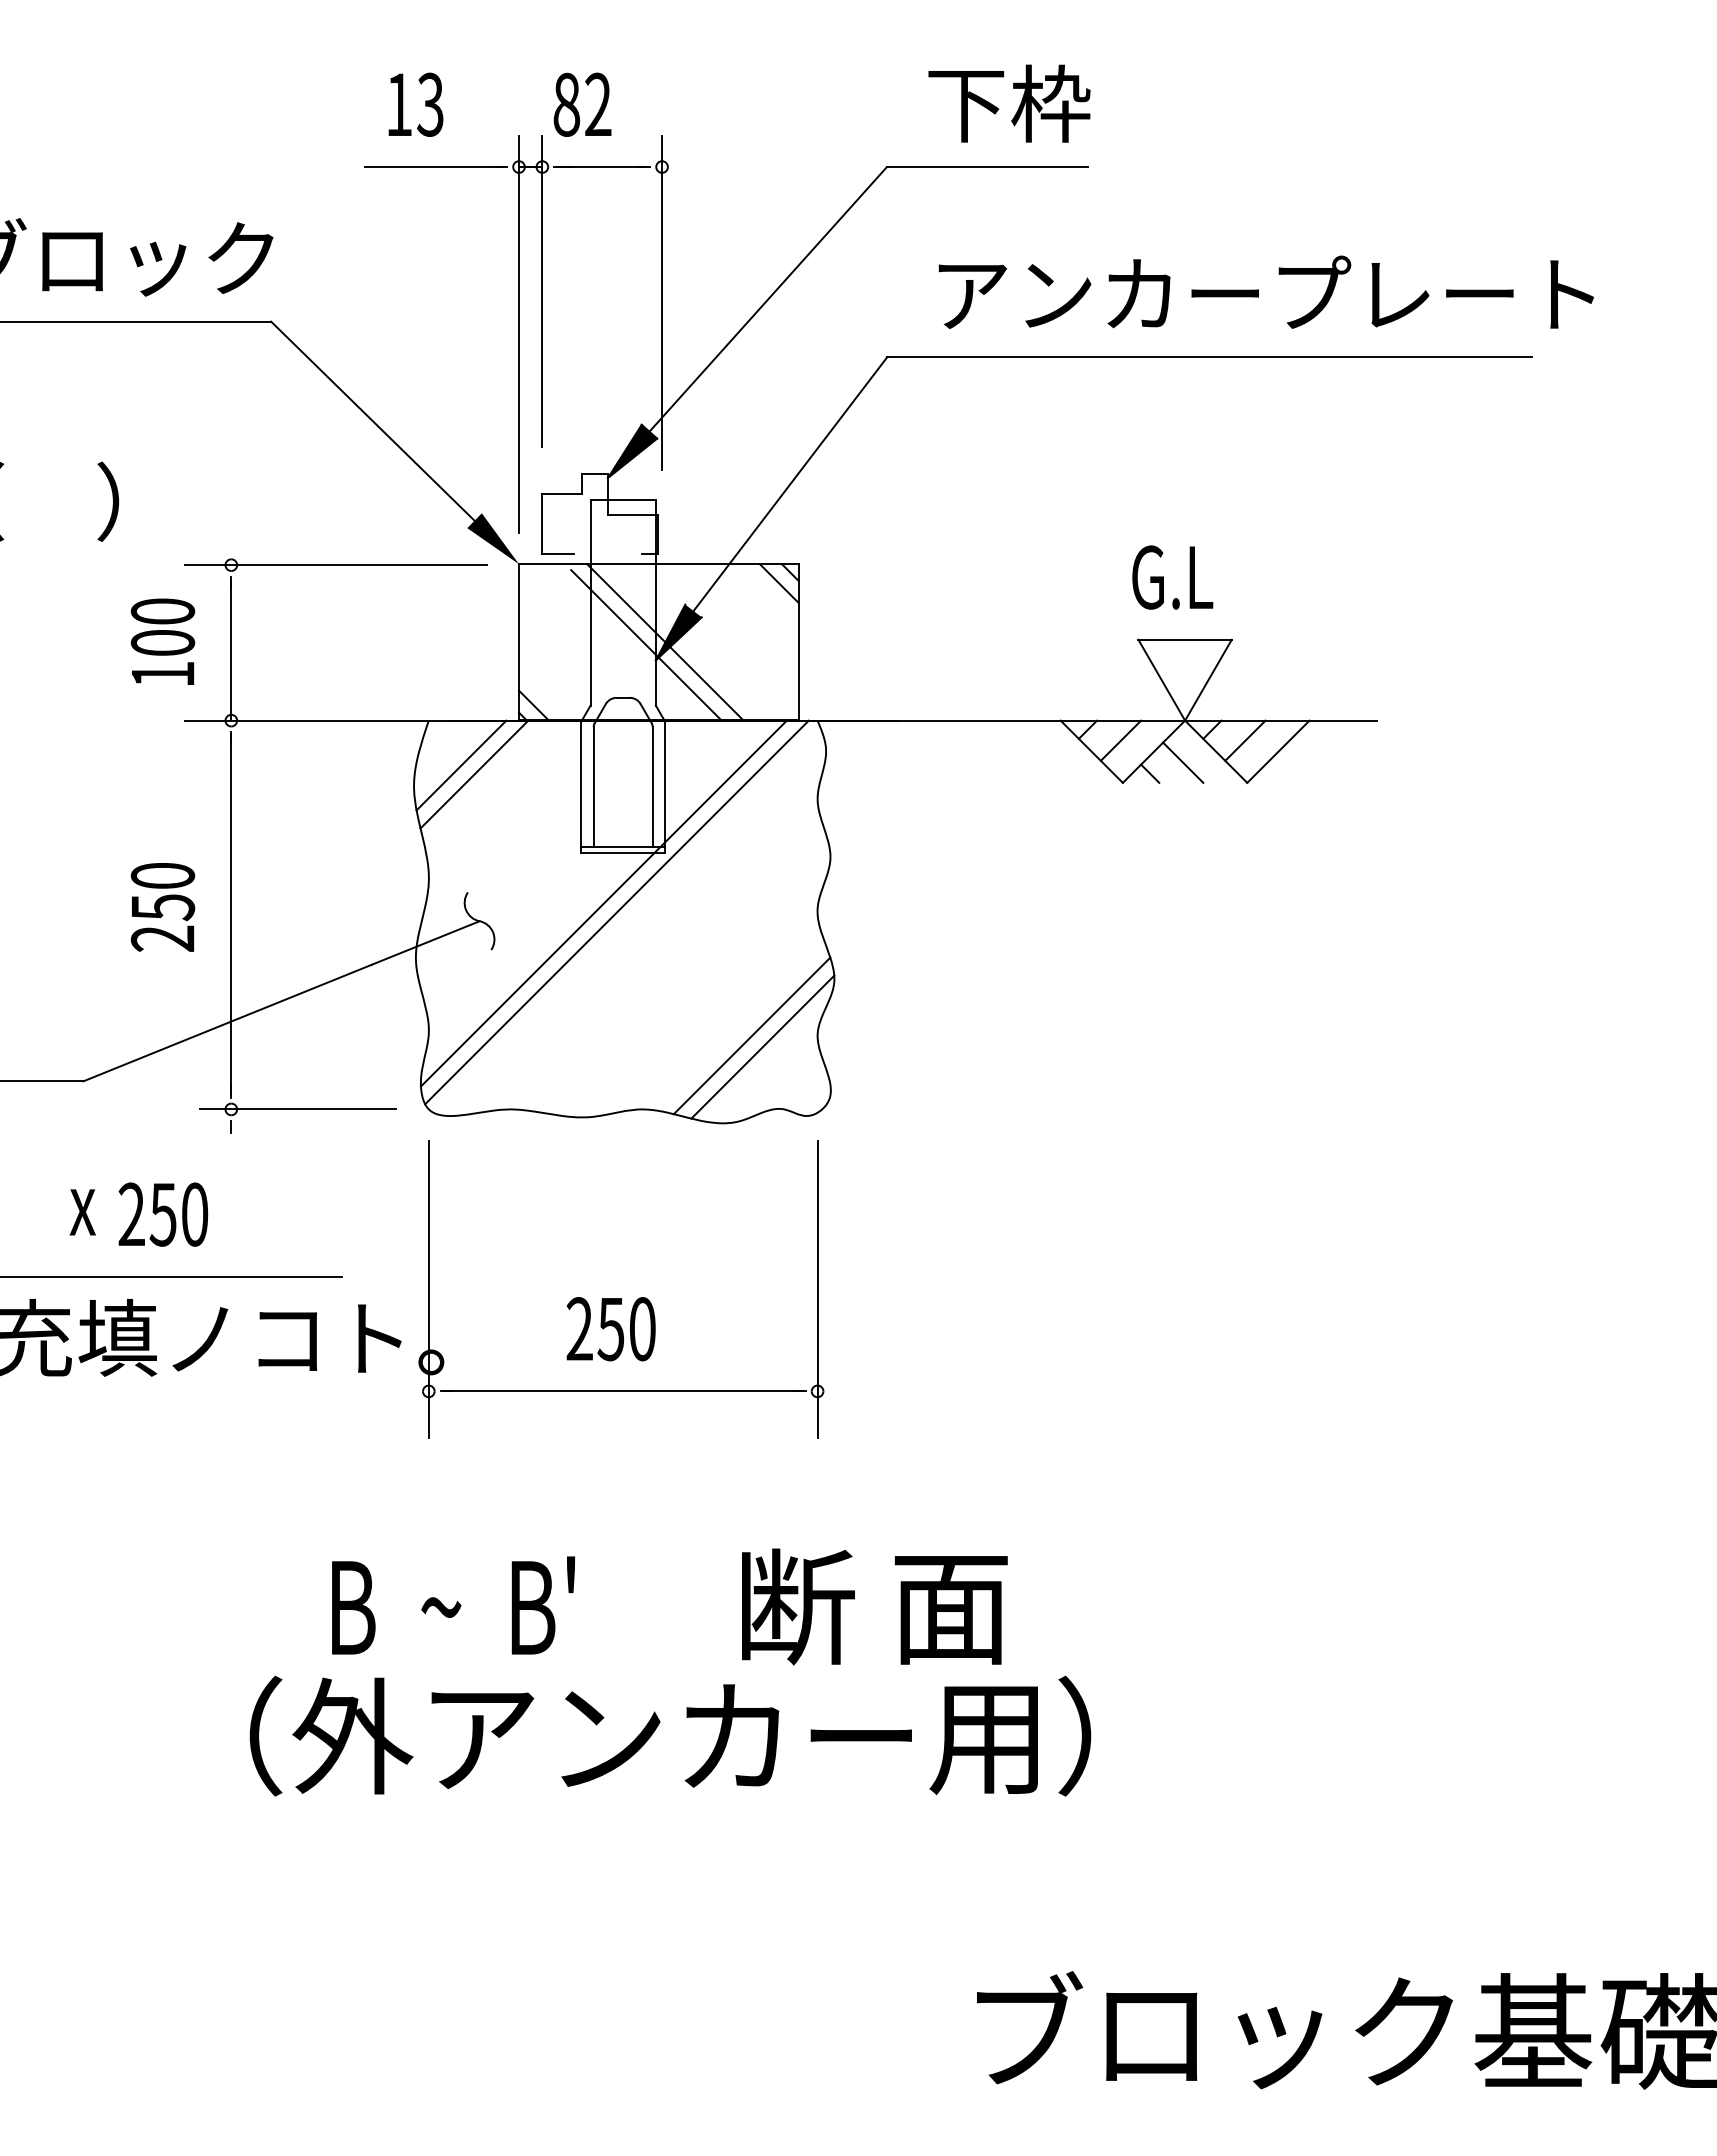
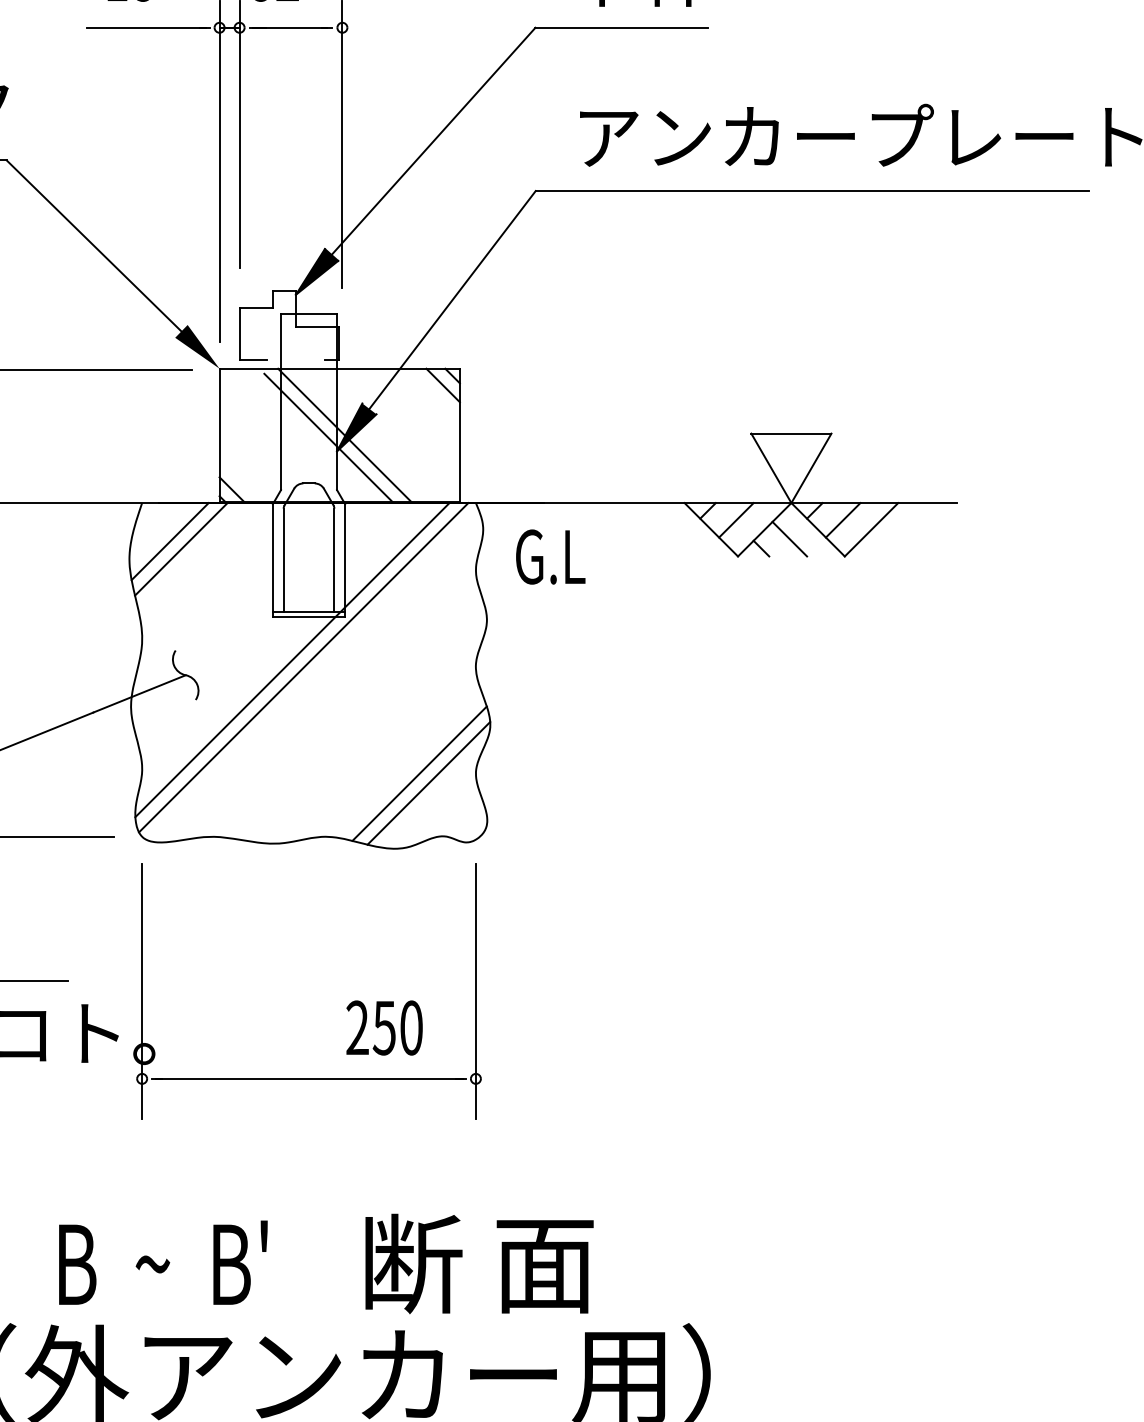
text: (1172, 577) -> (550, 557), moved
text: (610, 1329) -> (383, 1028), moved
text: (874, 1606) -> (479, 1263), moved

